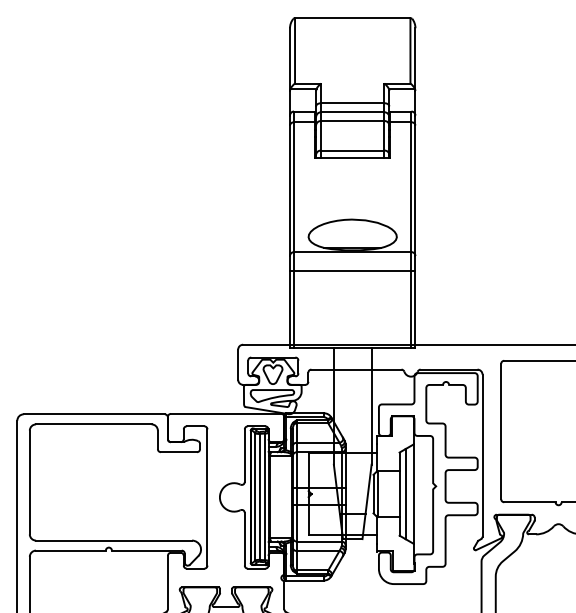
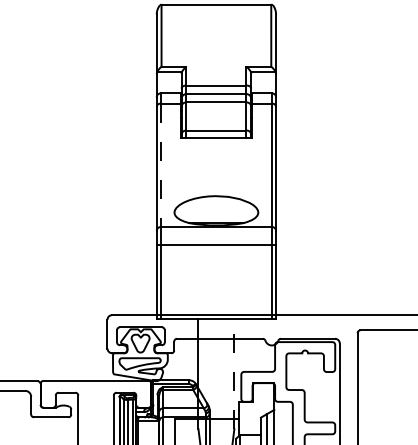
line: (294, 187) -> (161, 165), solid -> dashed
line: (371, 406) -> (234, 373), solid -> dashed

